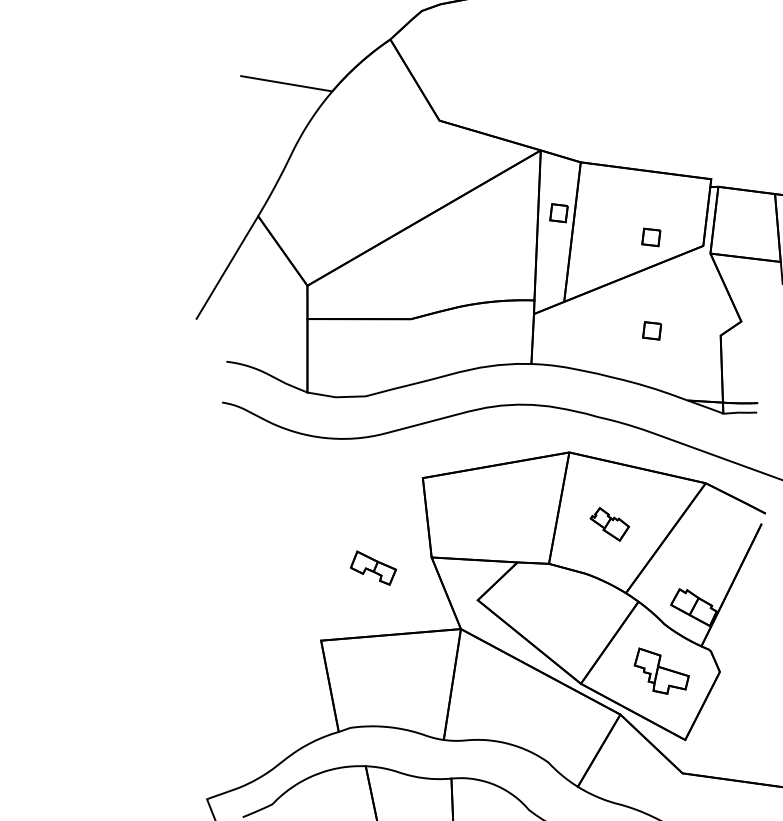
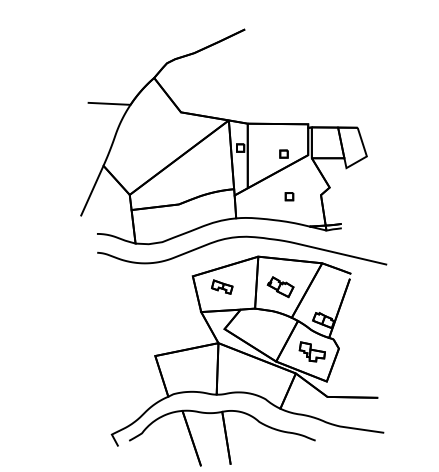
part: (609, 524) -> (280, 287), size x1.43
part: (374, 566) -> (222, 286), moved

